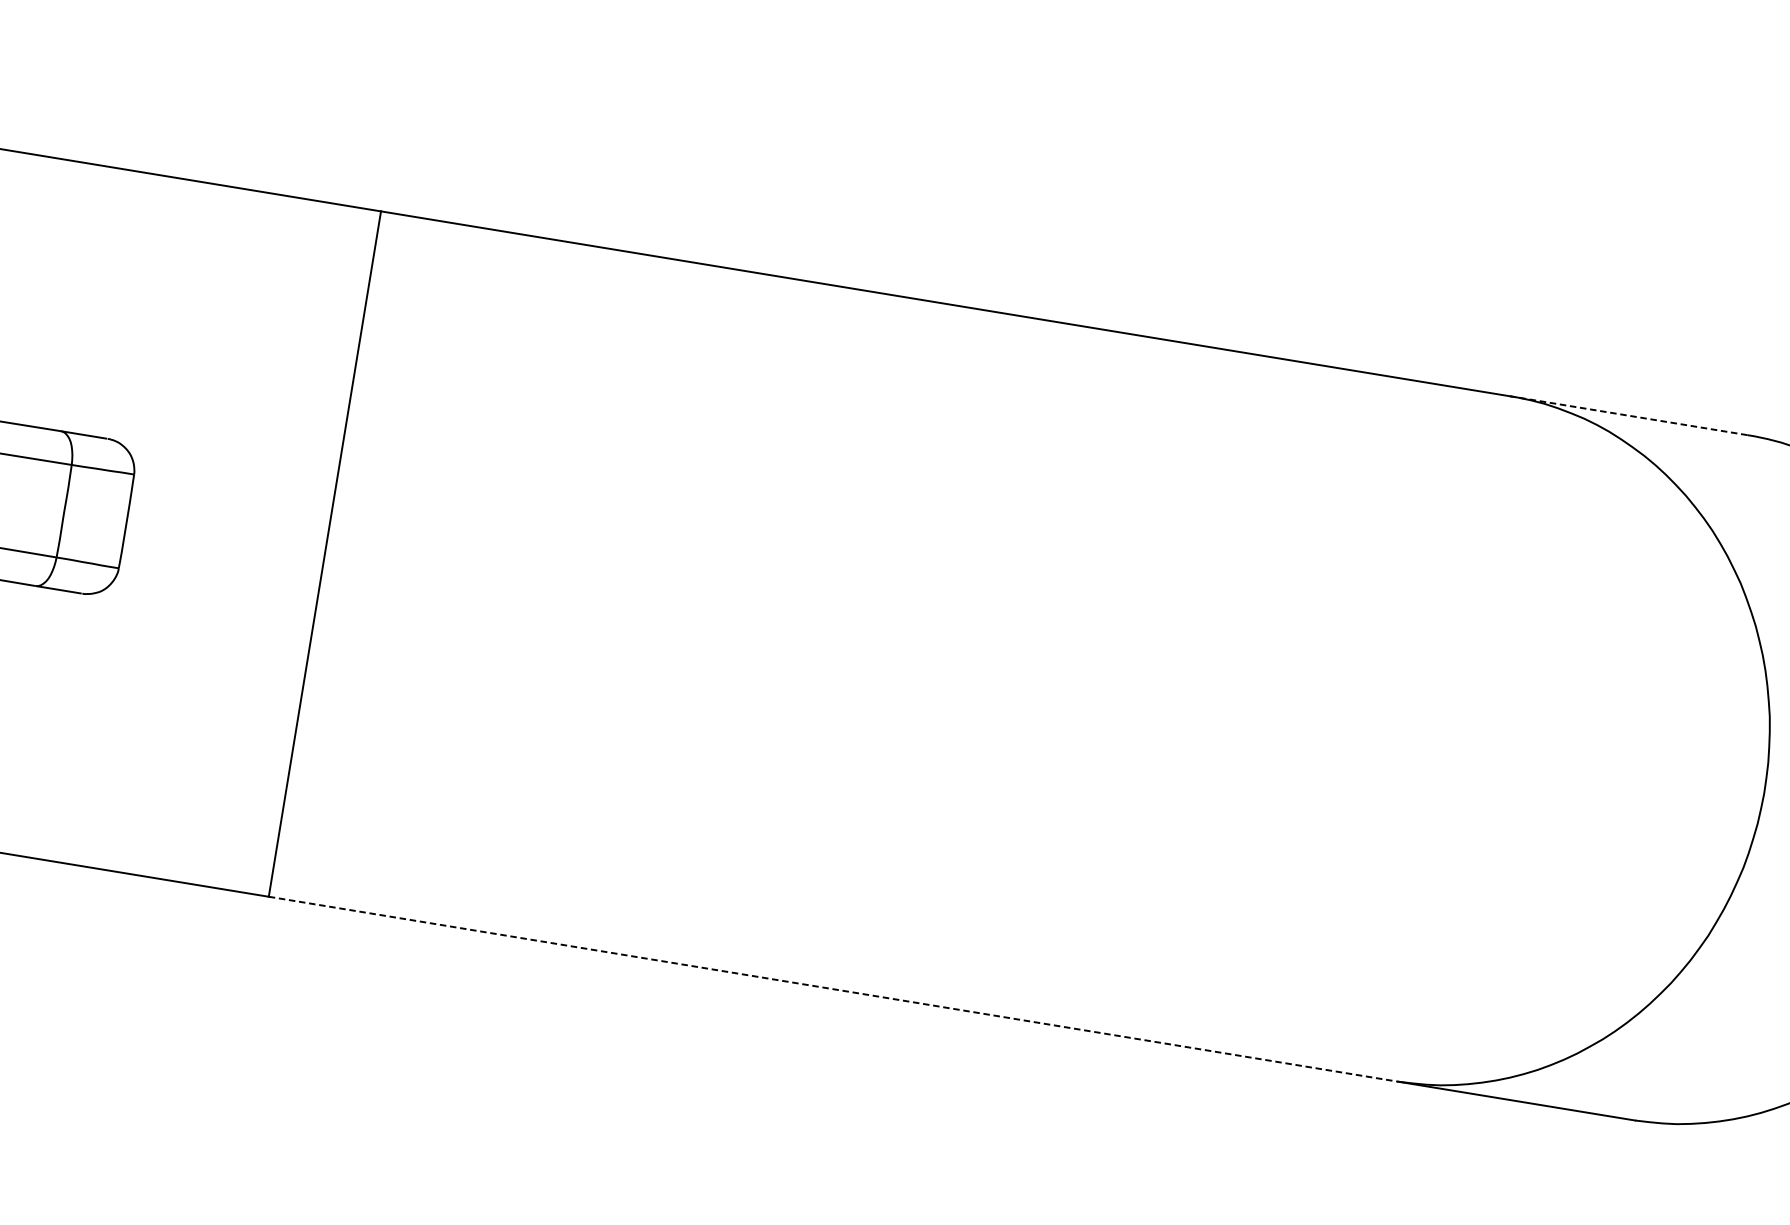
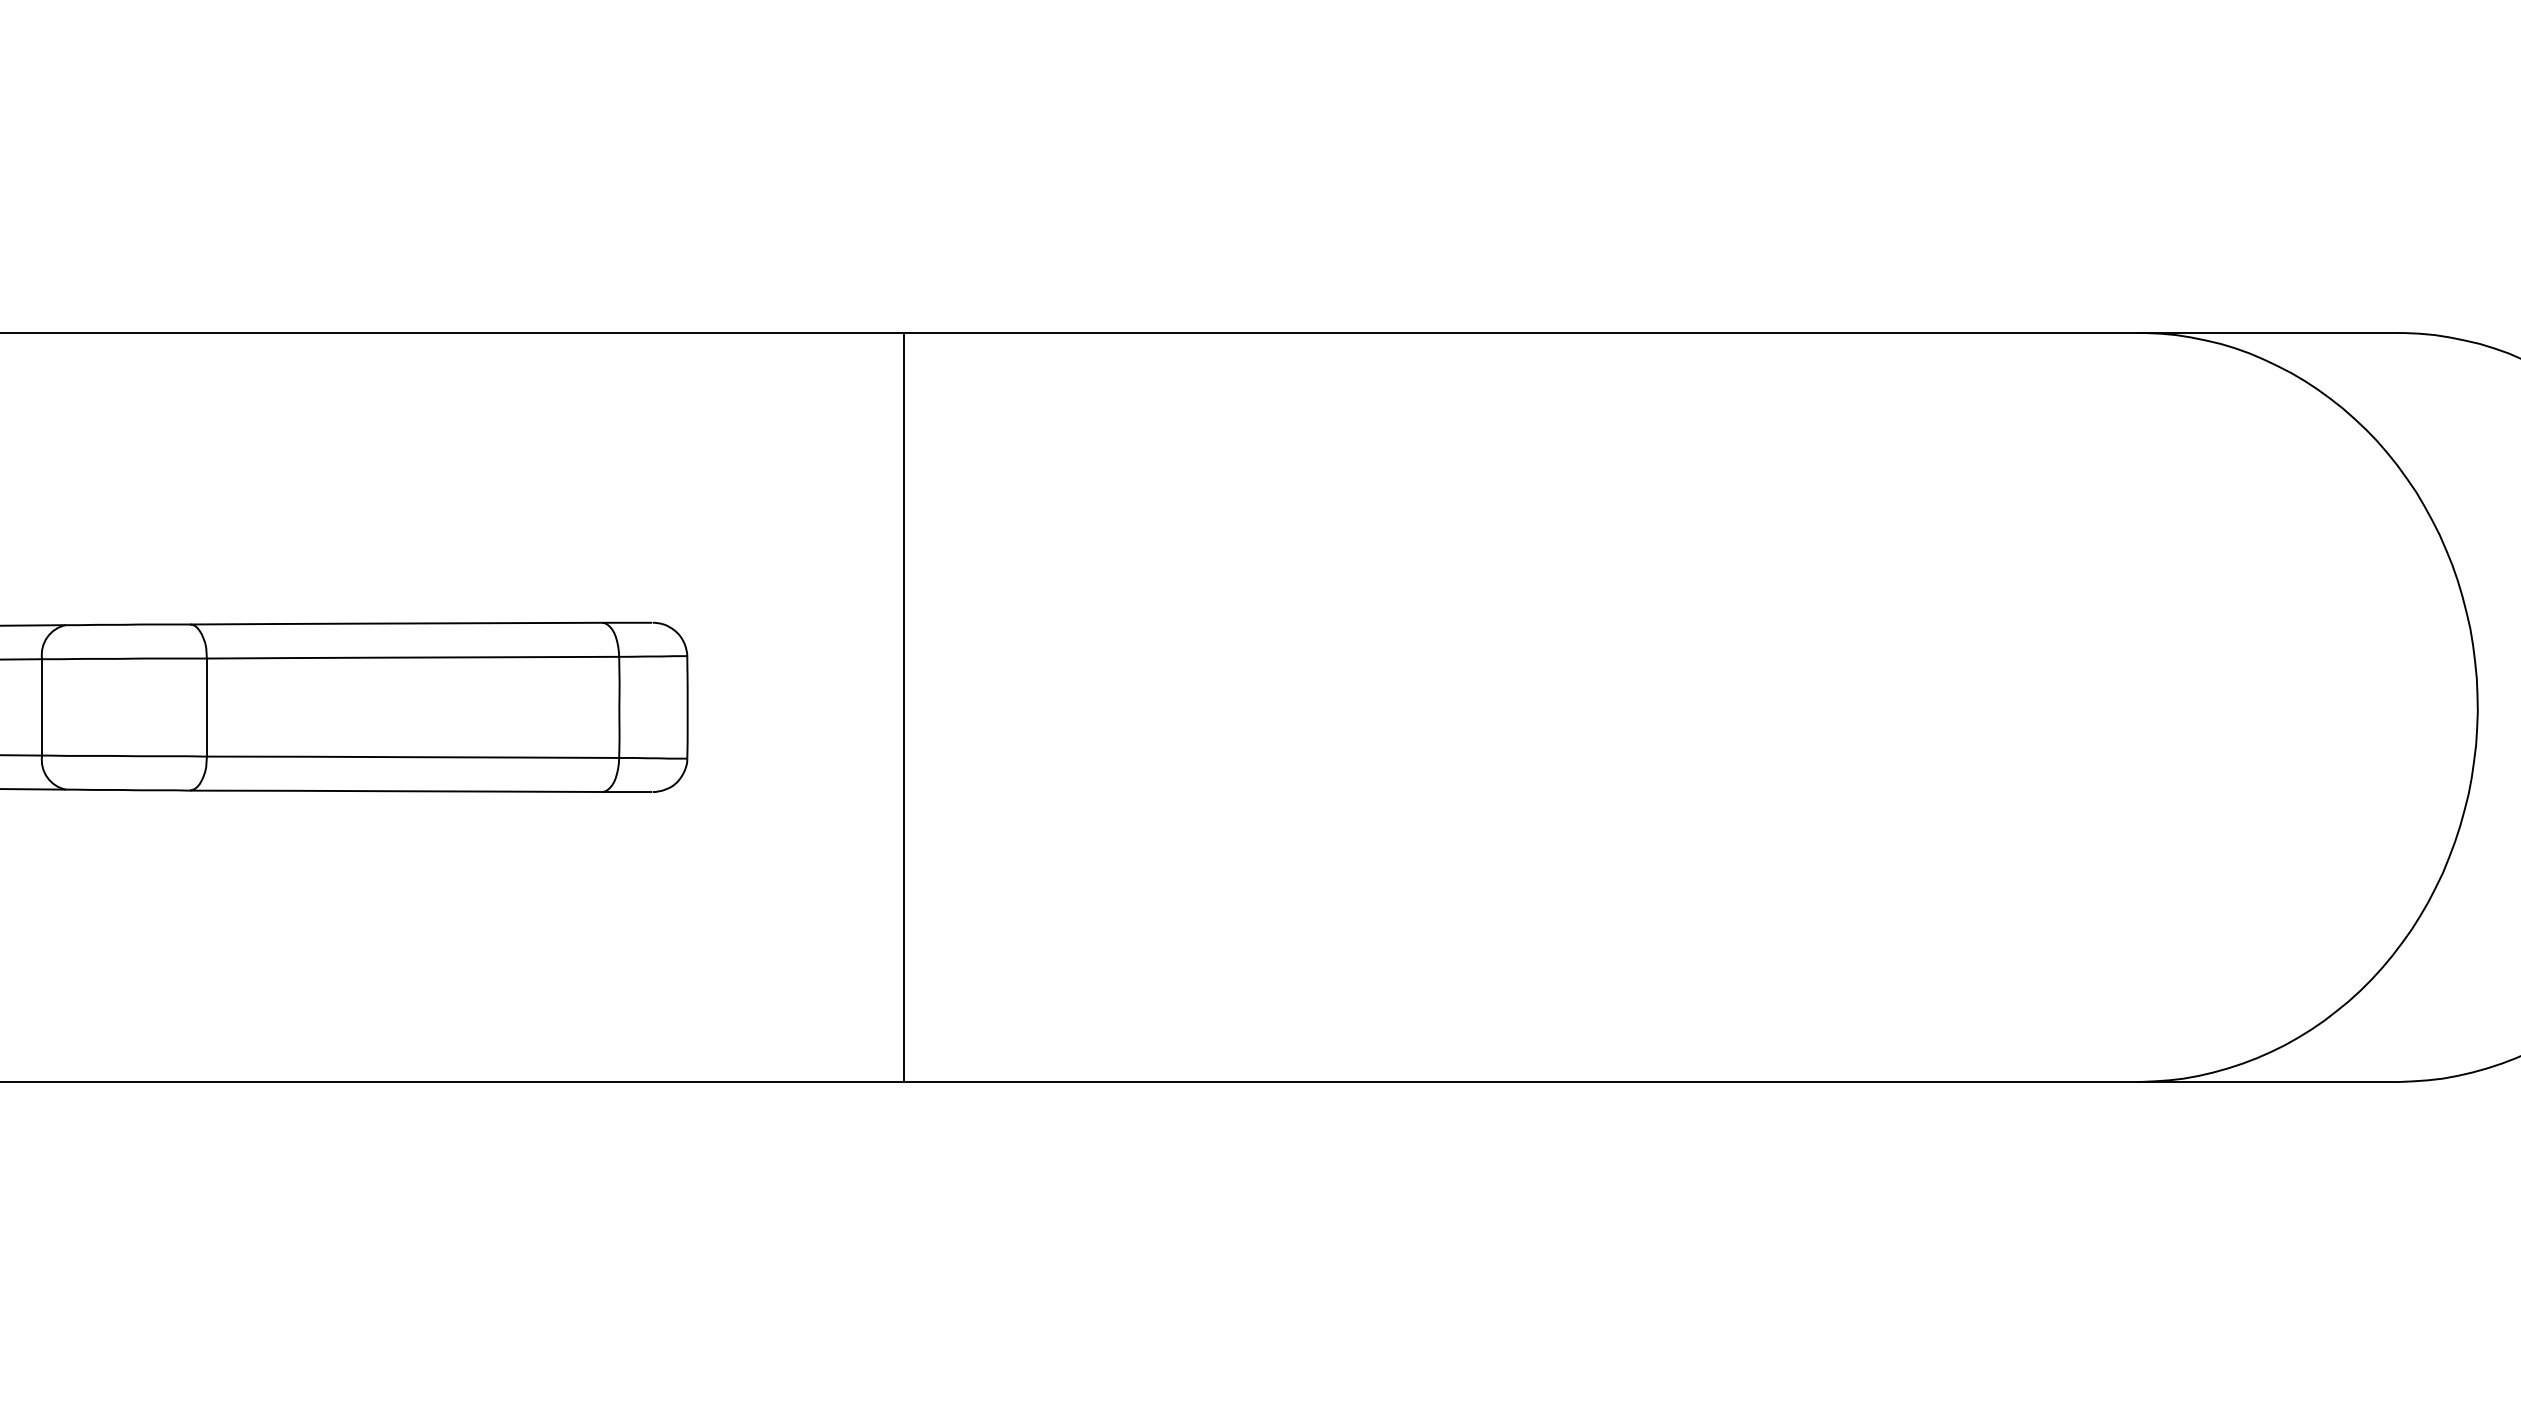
line: (1628, 416) -> (2267, 333), dashed -> solid
line: (833, 989) -> (1521, 1082), dashed -> solid

